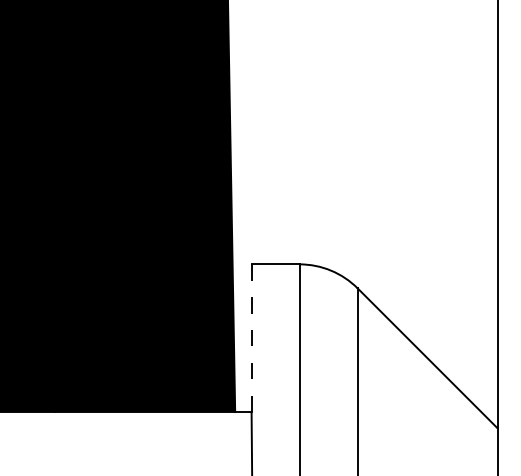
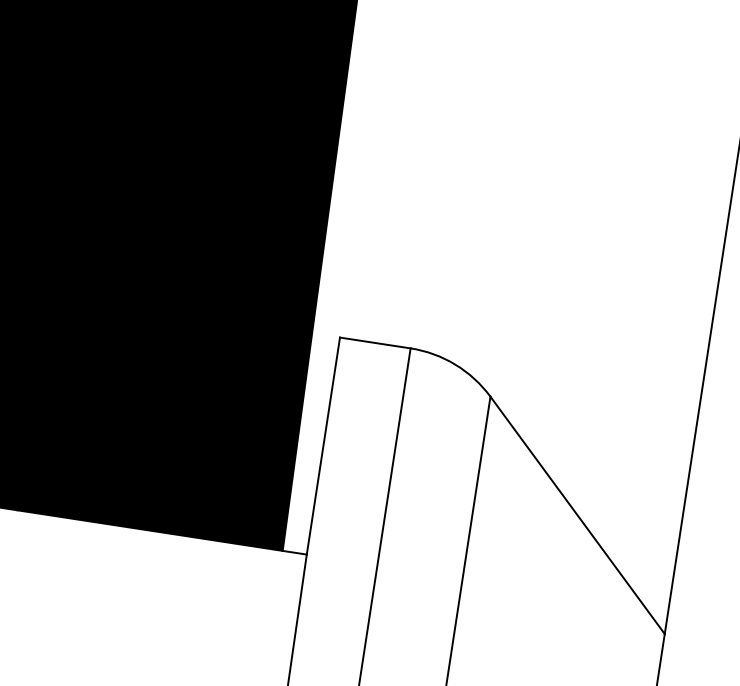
line: (251, 338) -> (323, 446), dashed -> solid

